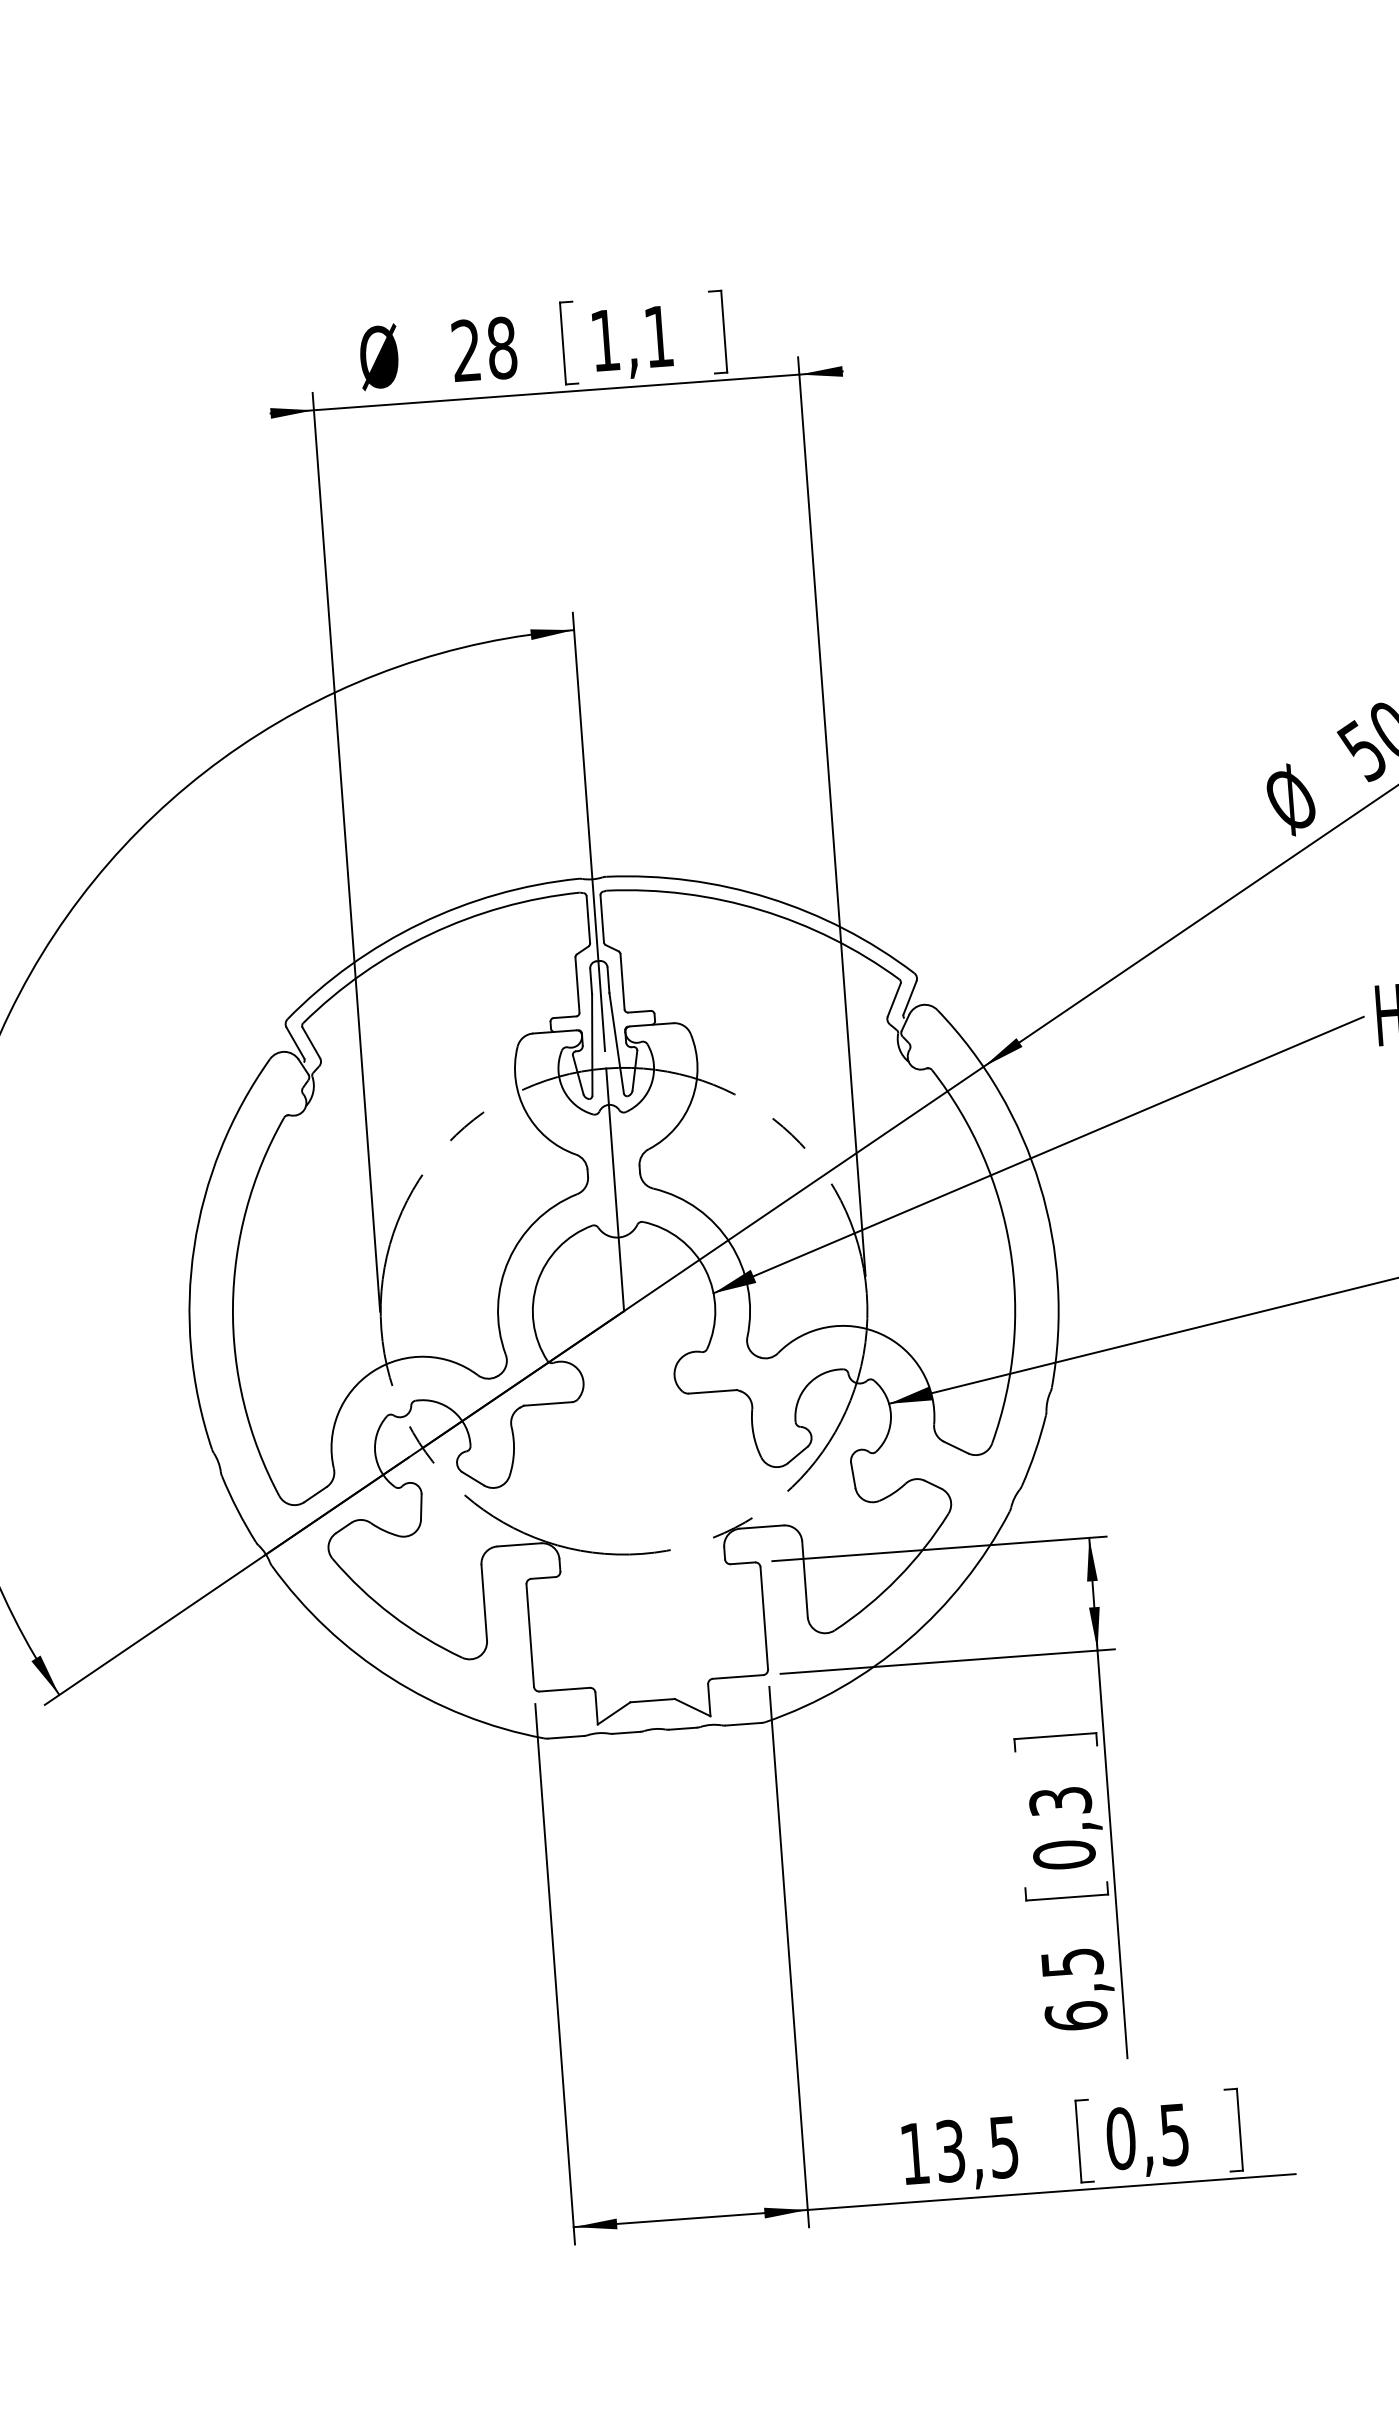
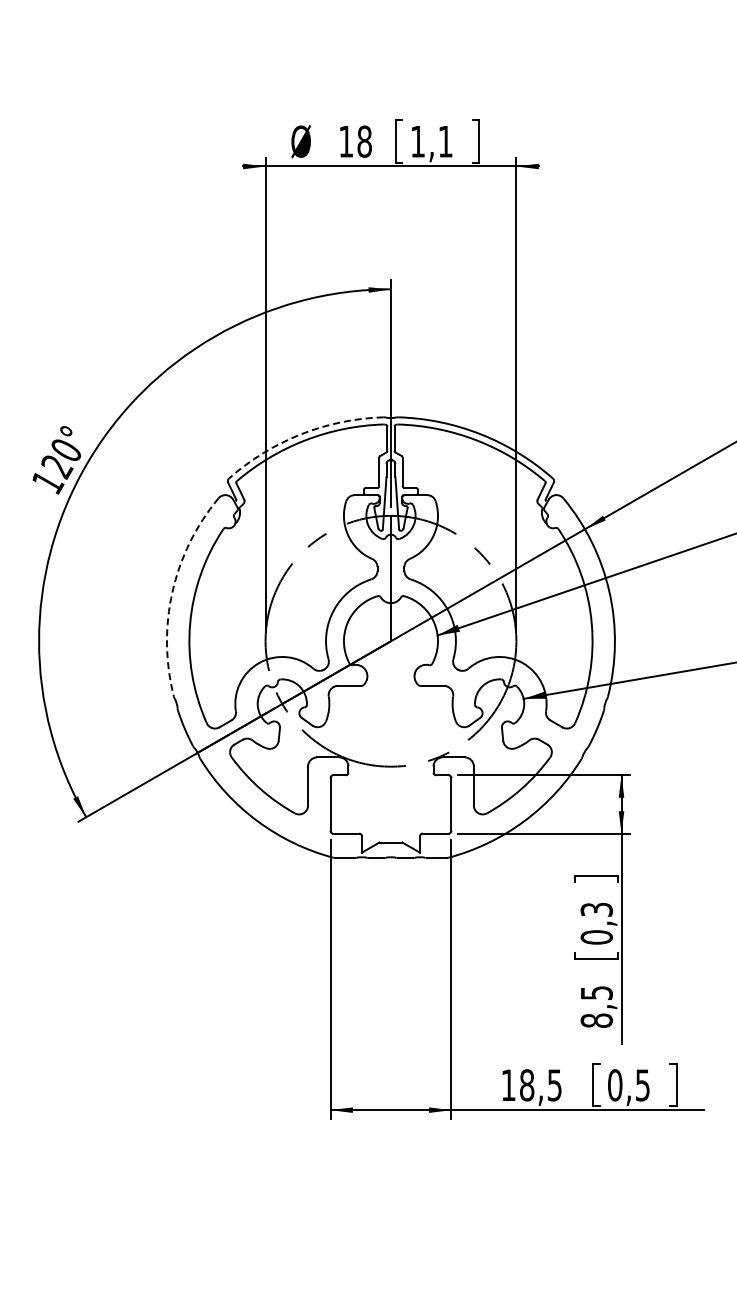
text: (465, 350) -> (345, 141), 28 -> 18
arc: (419, 923) -> (300, 434), solid -> dashed
arc: (194, 1247) -> (172, 592), solid -> dashed
text: (1075, 2015) -> (596, 1020), 6,5 -> 8,5
text: (951, 2151) -> (527, 1085), 13,5 -> 18,5

